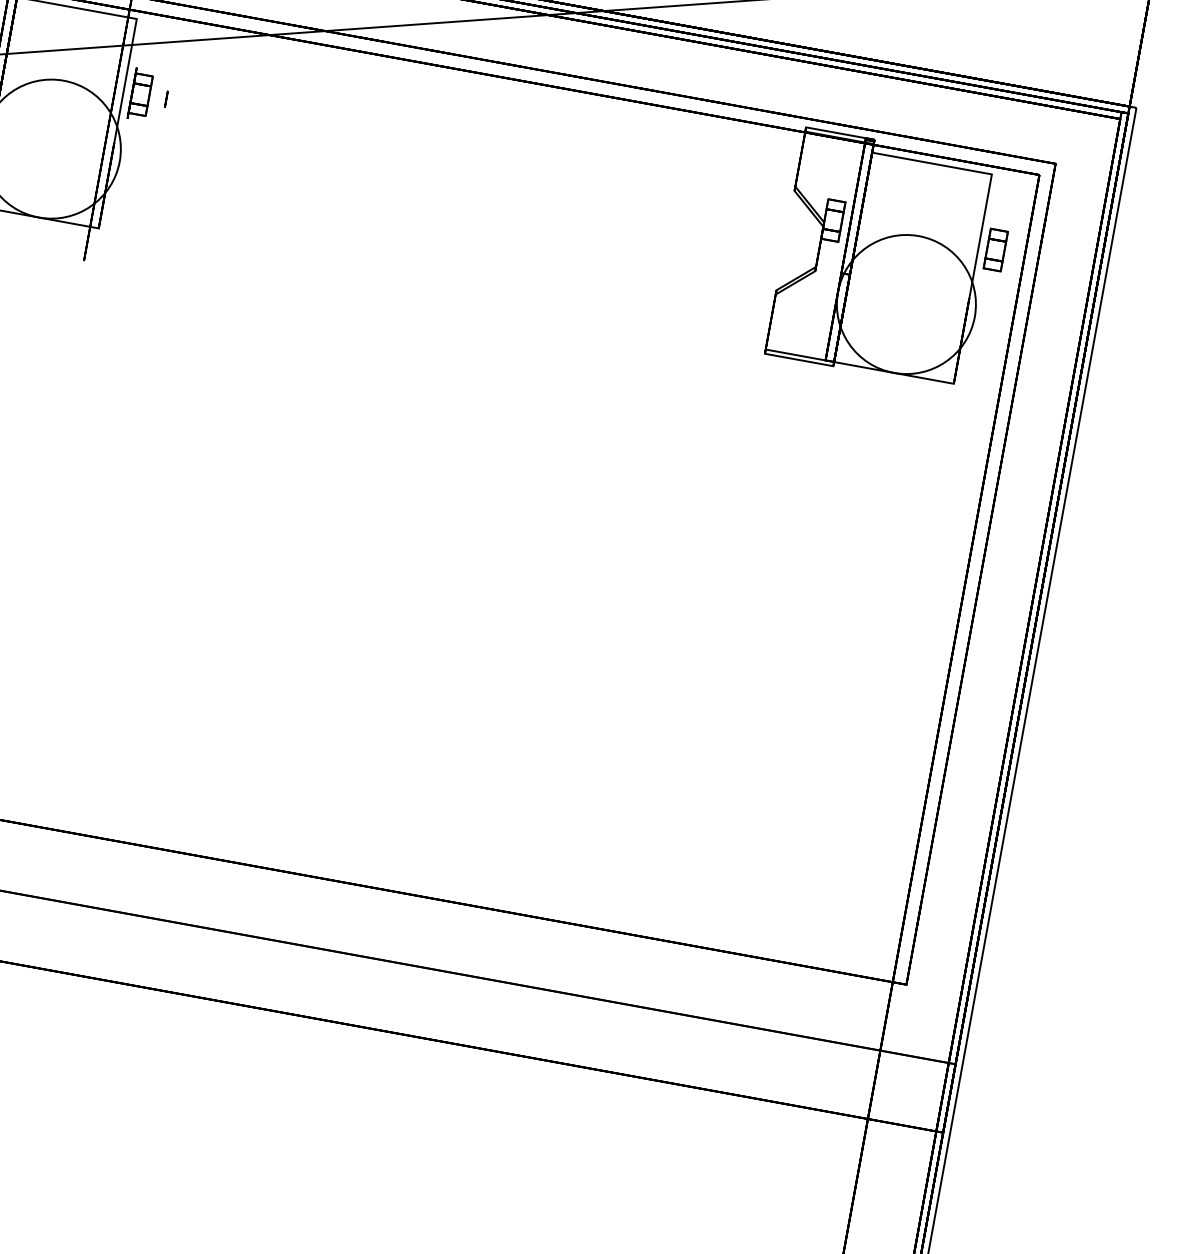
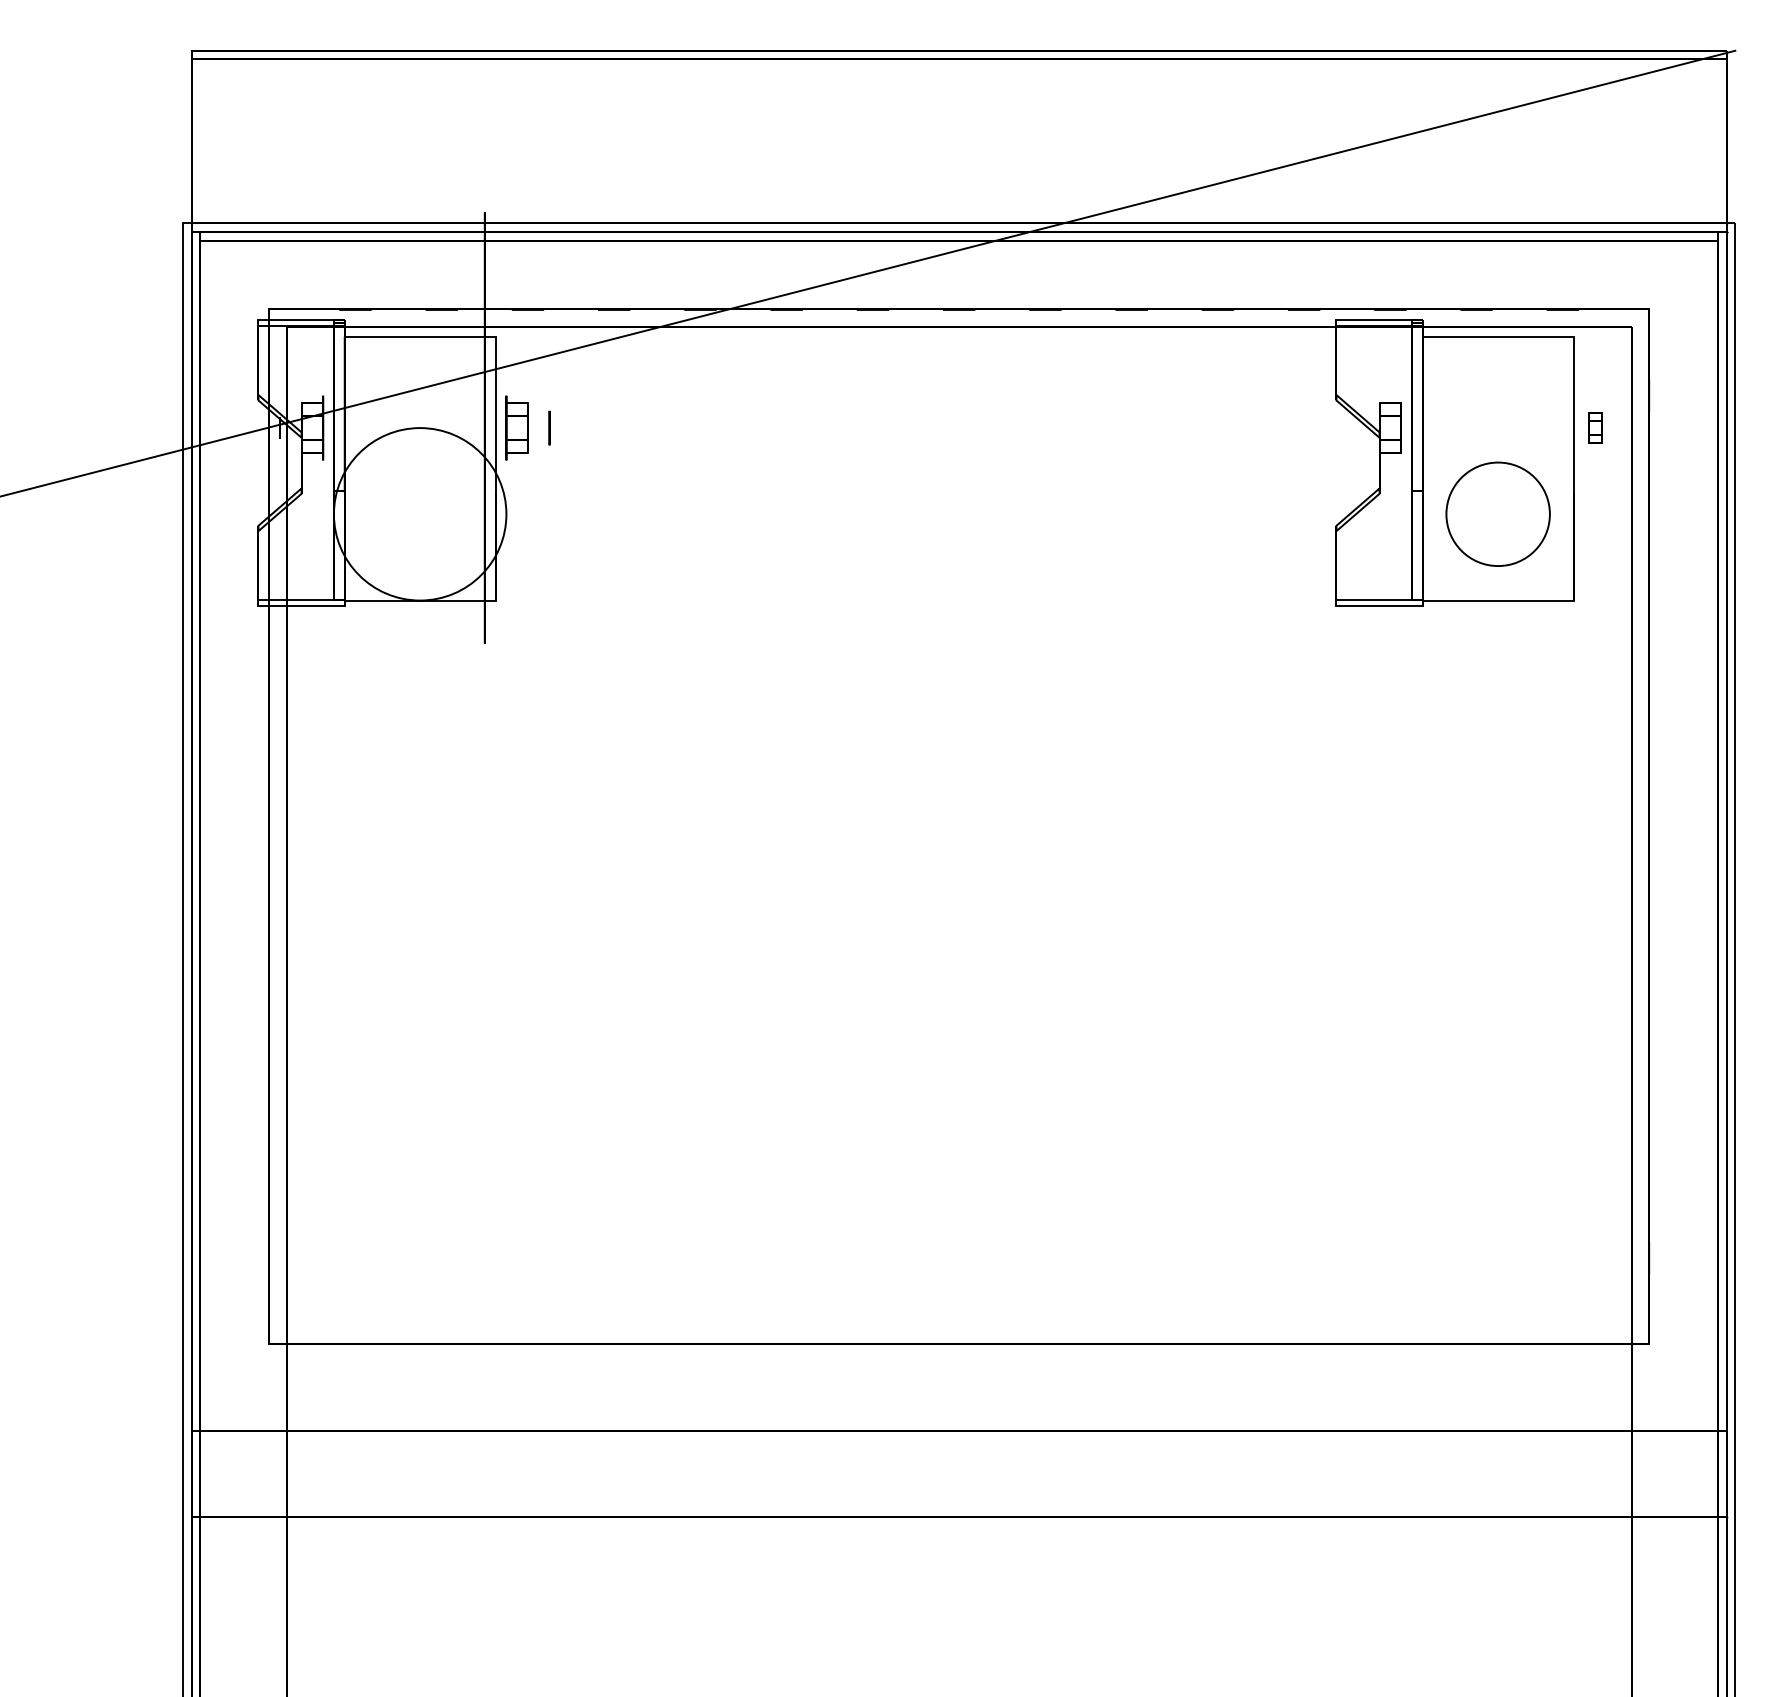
circle: (166, 98) -> (549, 427), size x1.6
part: (995, 249) -> (1594, 427), size x0.6
circle: (905, 304) -> (1497, 514), size x0.6

